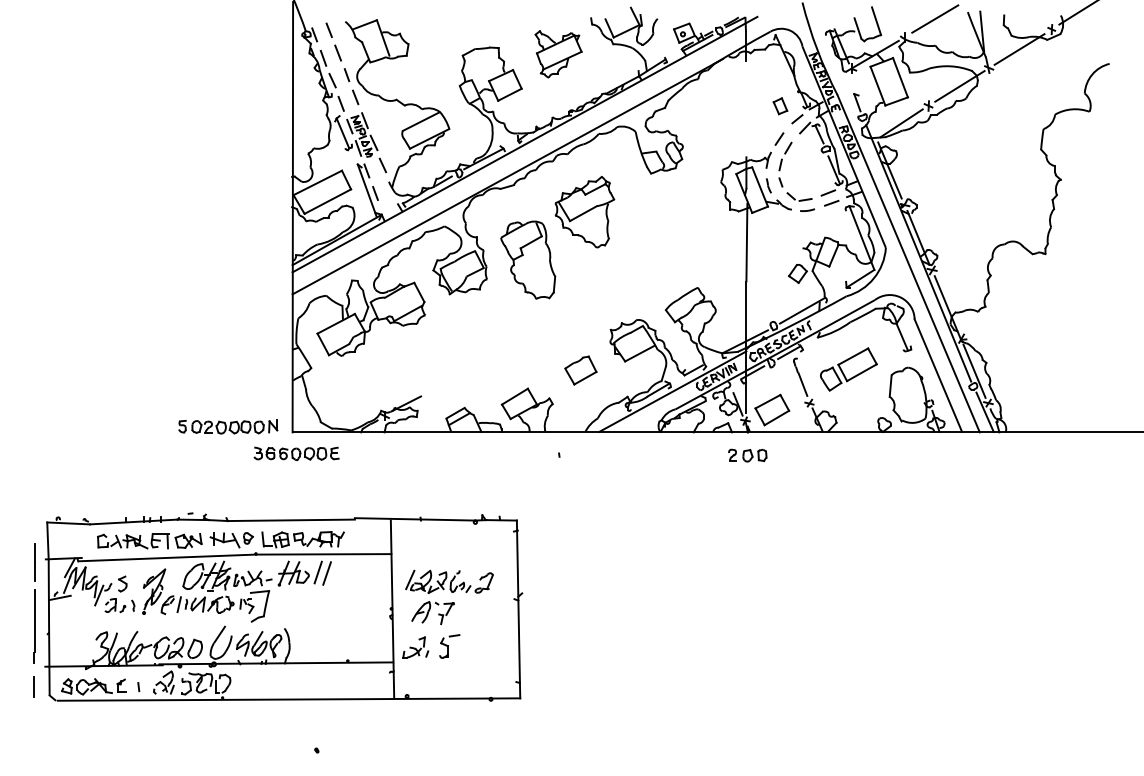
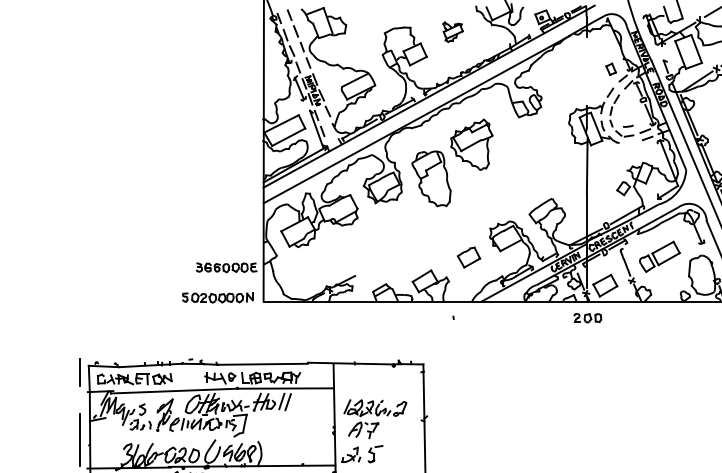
part: (558, 54) -> (453, 32), size x0.6
line: (808, 209) -> (628, 125), moved
part: (296, 453) -> (226, 267), moved
part: (149, 541) -> (134, 379), moved
line: (34, 562) -> (79, 372), moved

